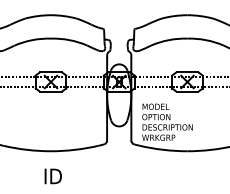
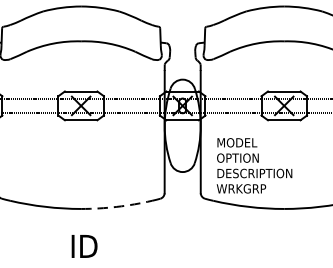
arc: (75, 149) -> (117, 206), solid -> dashed

